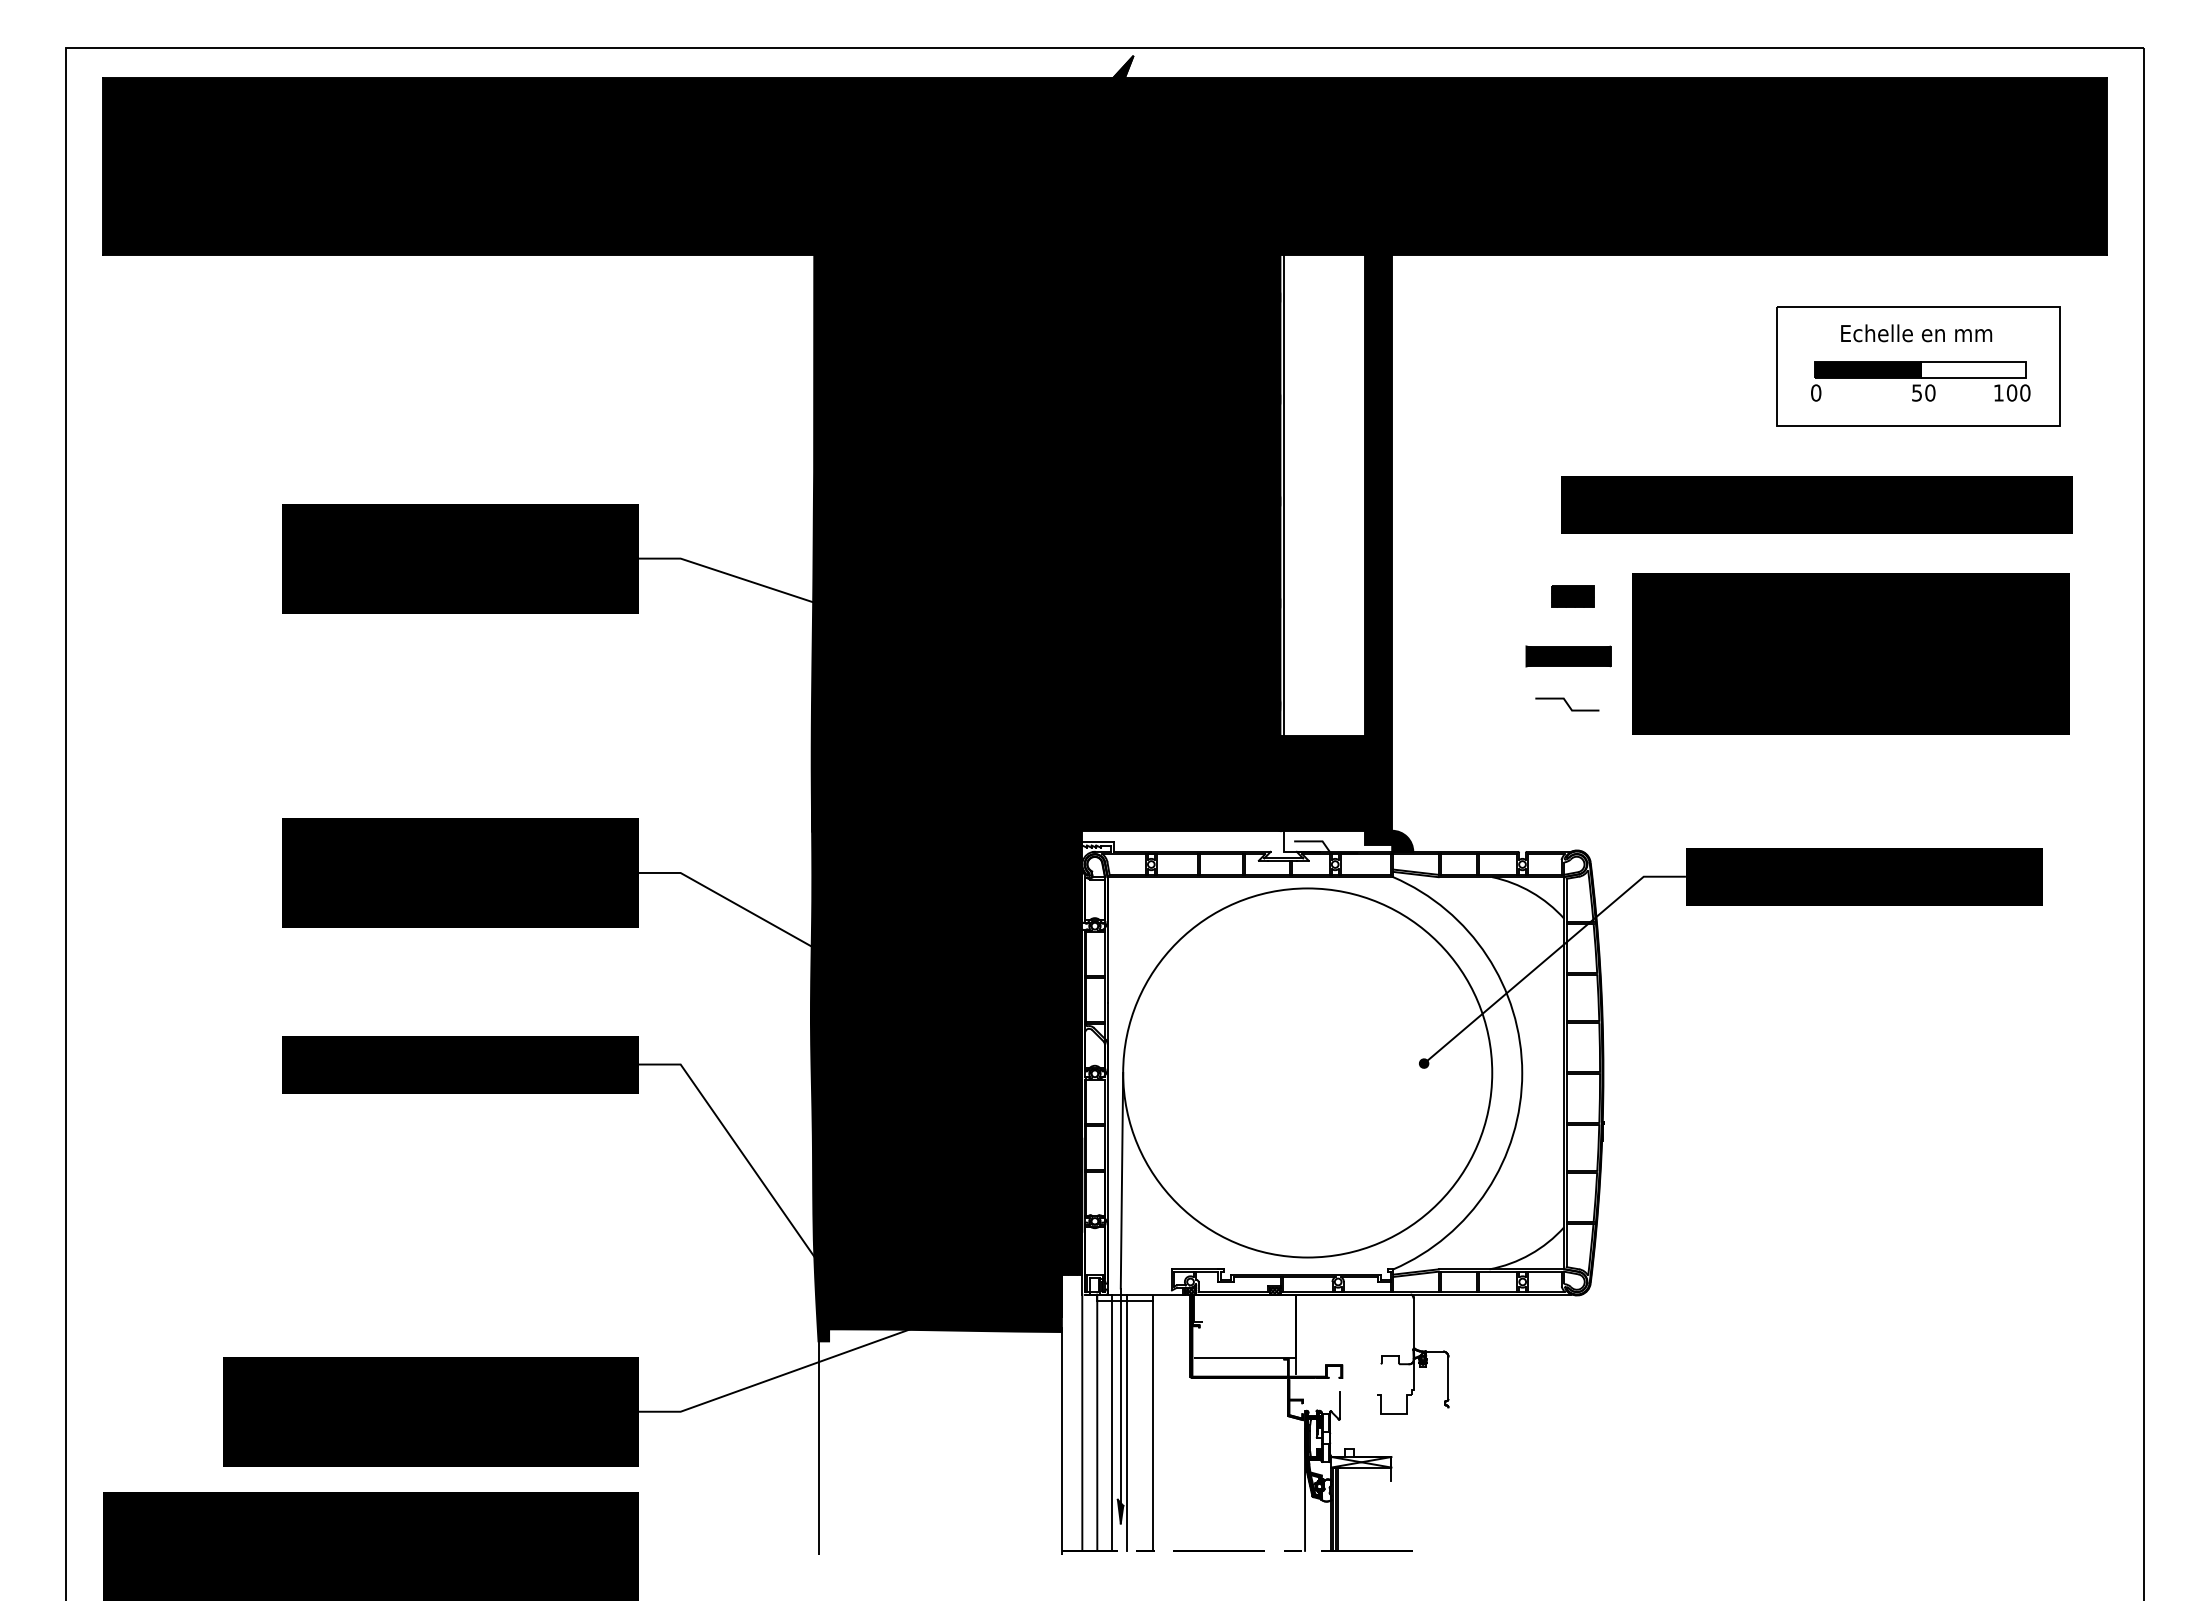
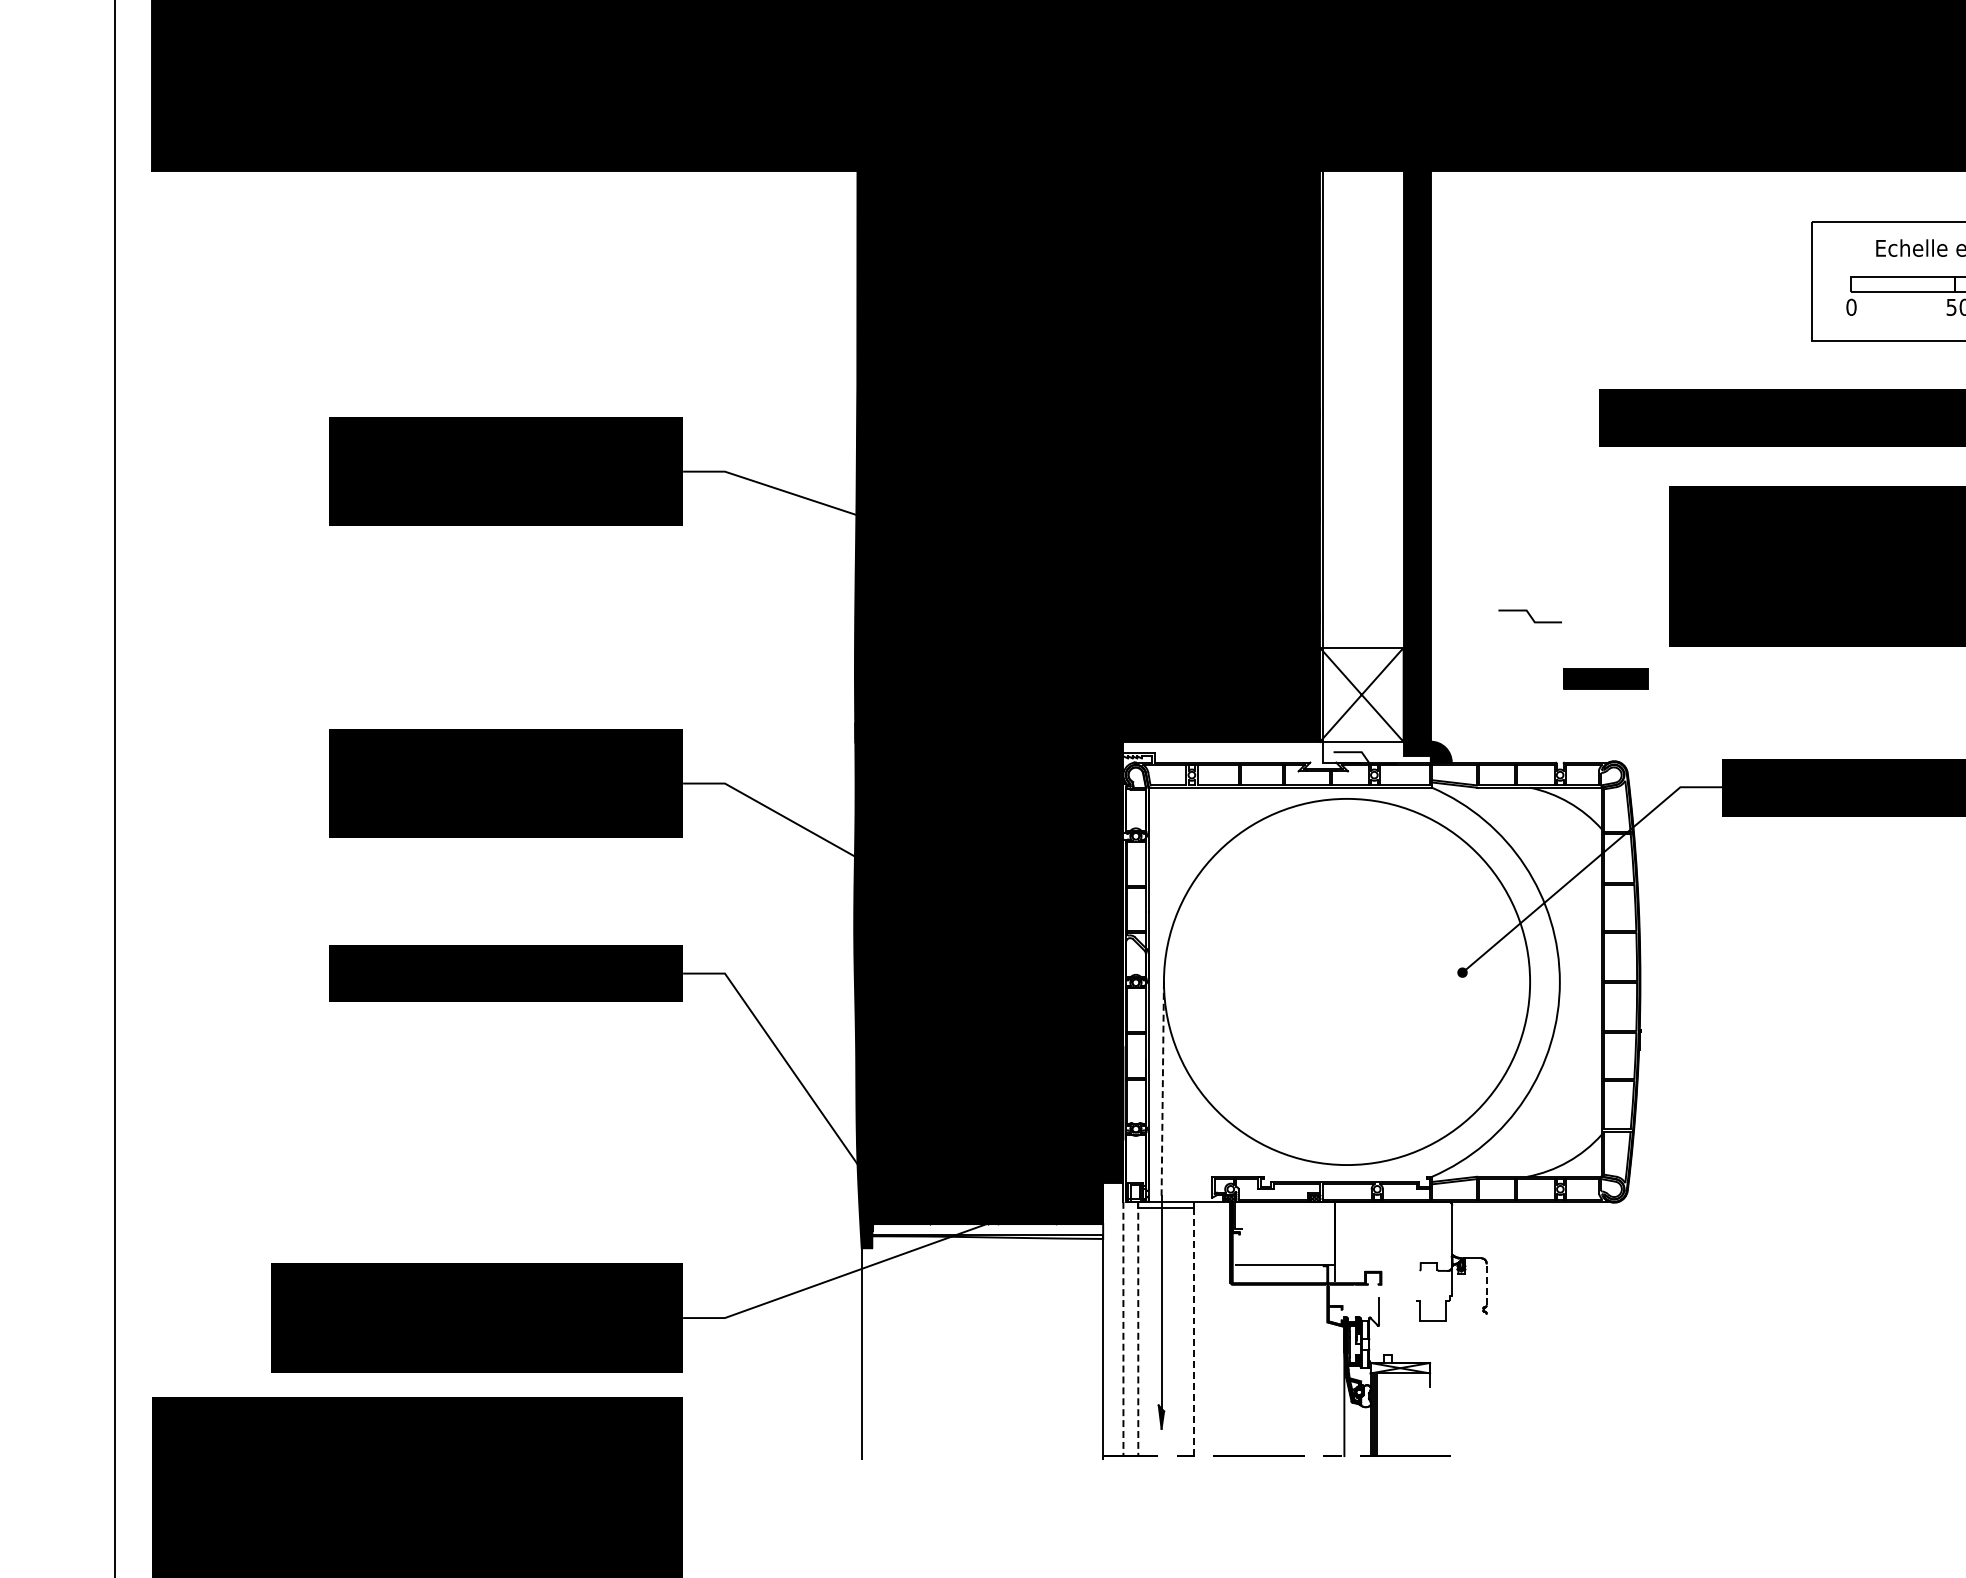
fill: (1867, 369) -> (1902, 284), removed
part: (1572, 596) -> (1609, 509), removed
part: (1568, 656) -> (1605, 678), moved
line: (1567, 704) -> (1530, 616), moved
fill: (1322, 783) -> (1361, 694), removed
line: (1121, 1180) -> (1162, 1088), solid -> dashed
fill: (945, 1324) -> (987, 1231), removed
line: (1448, 1377) -> (1486, 1284), solid -> dashed
line: (1111, 1422) -> (1152, 1328), removed
line: (1126, 1422) -> (1167, 1328), removed
line: (1082, 1423) -> (1123, 1329), solid -> dashed
line: (1097, 1423) -> (1138, 1329), solid -> dashed
line: (1153, 1426) -> (1194, 1332), solid -> dashed

